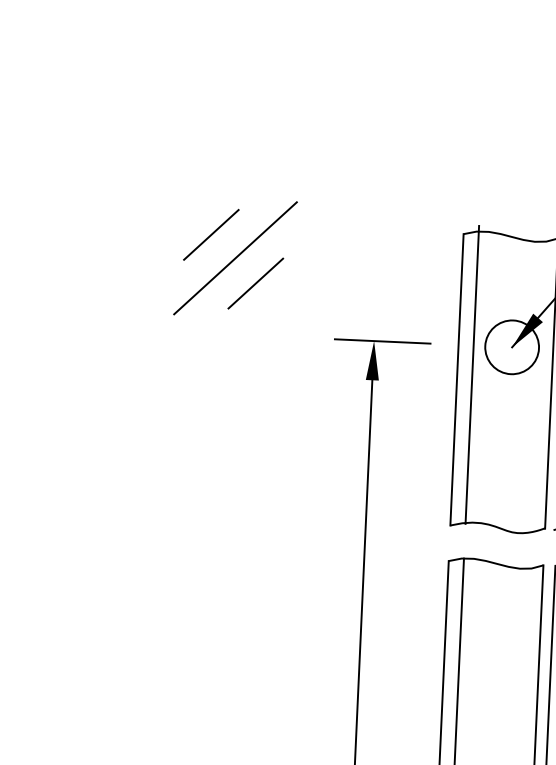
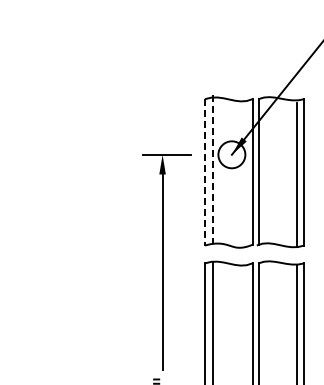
line: (211, 235) -> (78, 105), removed
line: (234, 258) -> (90, 116), removed
line: (254, 283) -> (101, 128), removed
line: (472, 374) -> (212, 169), solid -> dashed
line: (457, 380) -> (205, 172), solid -> dashed

